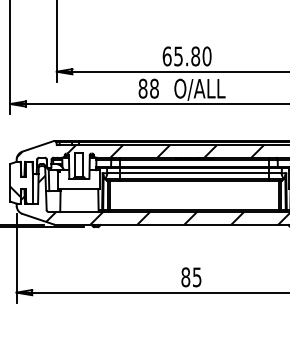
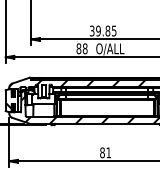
text: (185, 55) -> (102, 30), 65.80 -> 39.85
text: (196, 276) -> (108, 152), 85 -> 81

